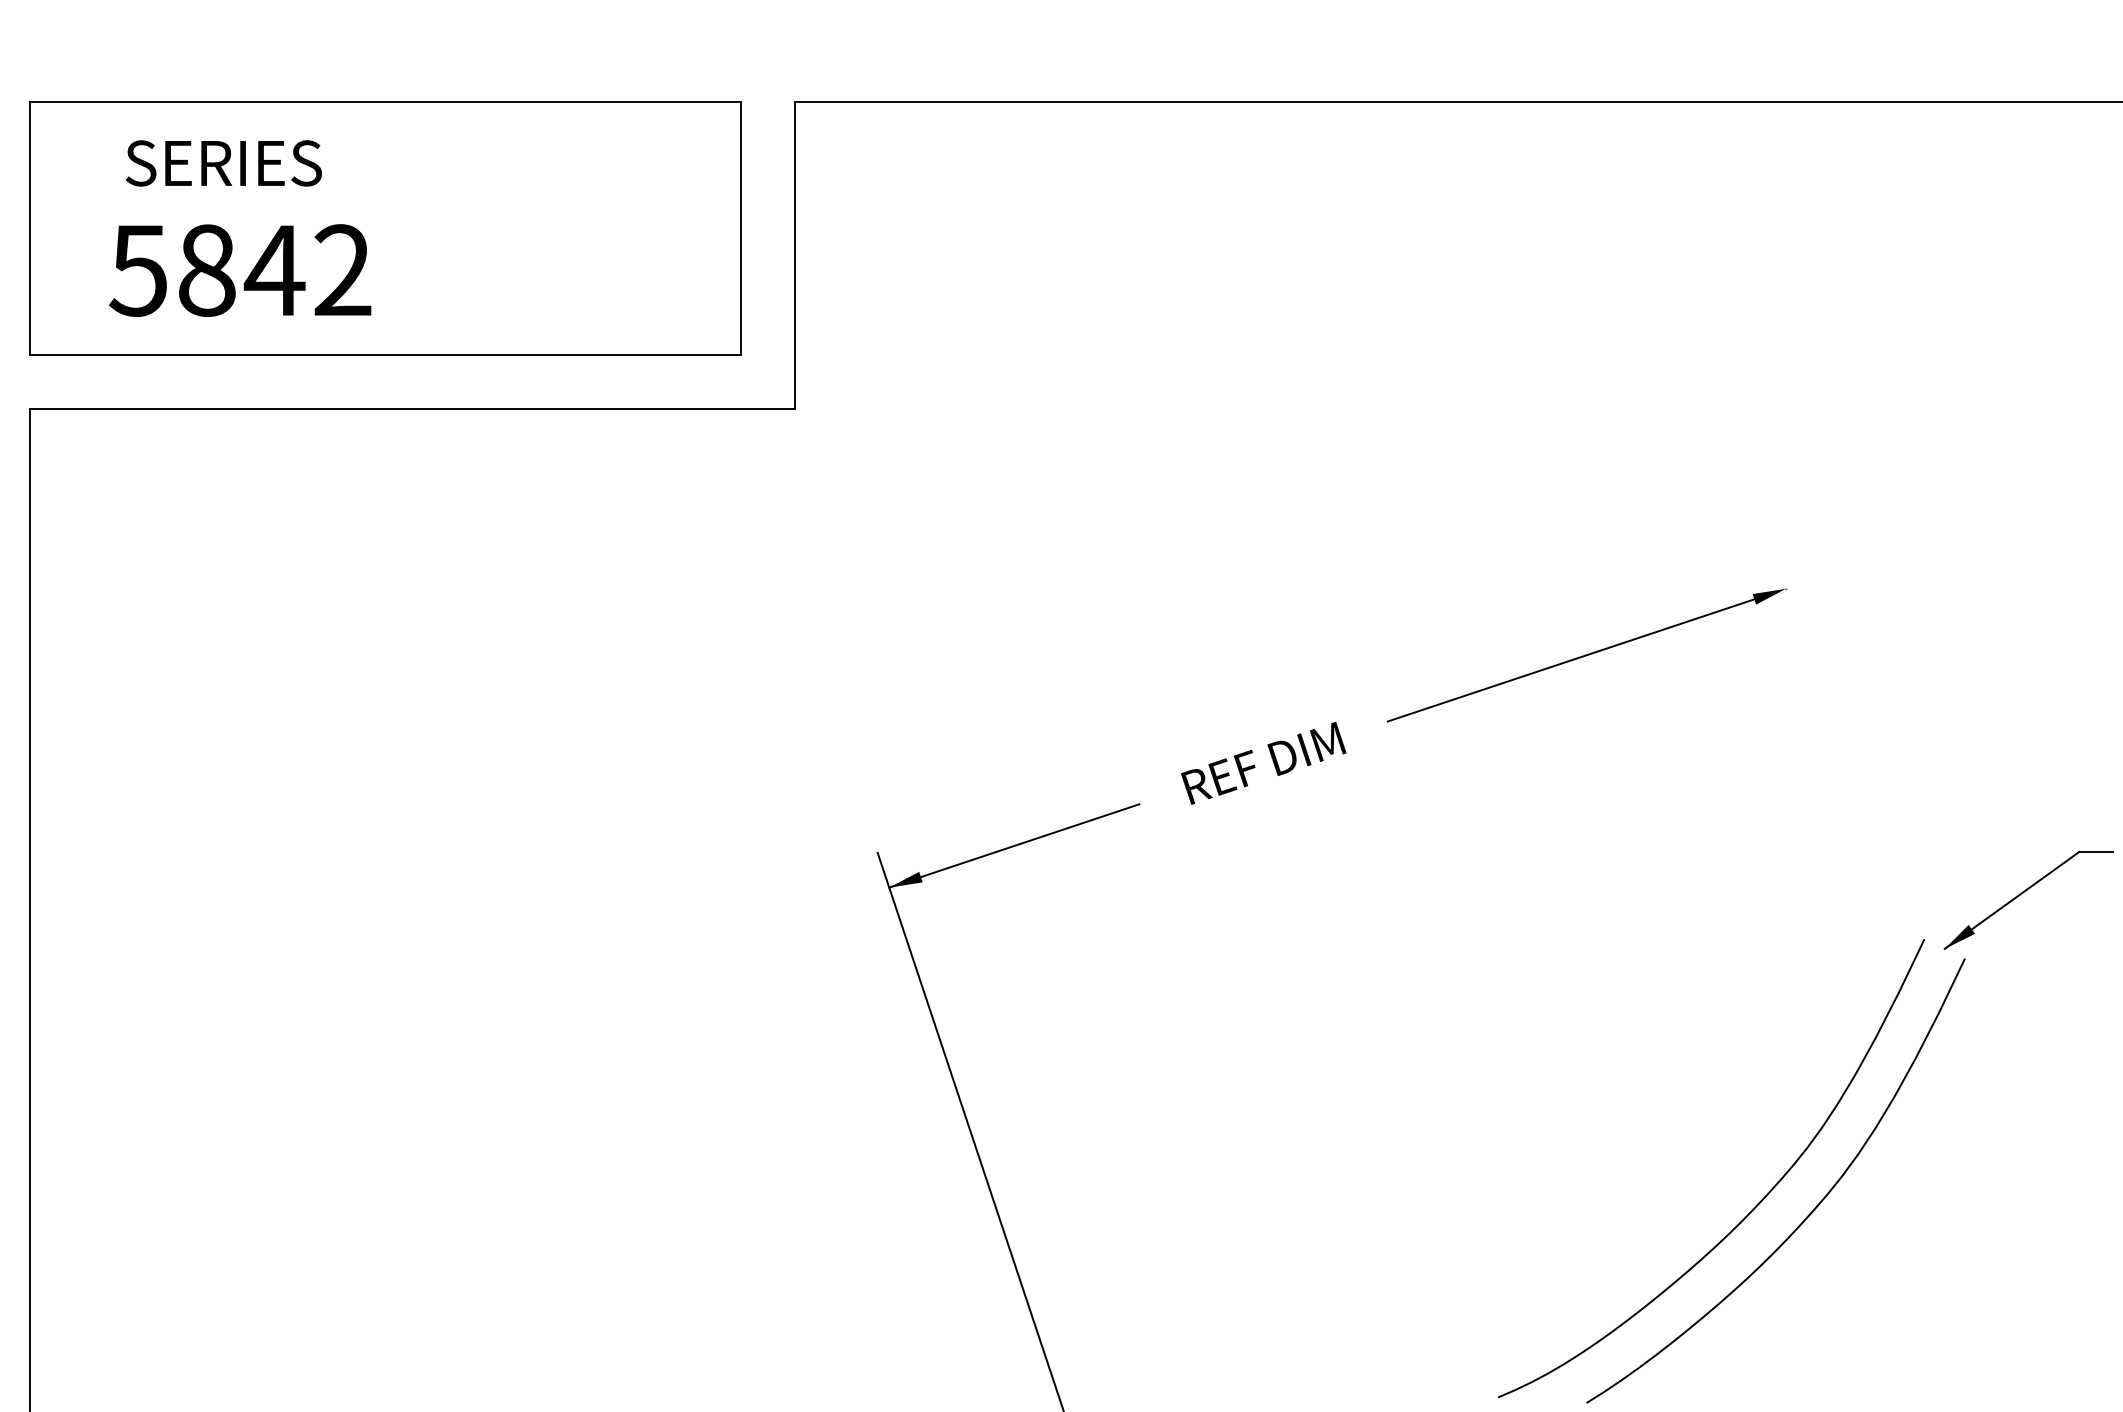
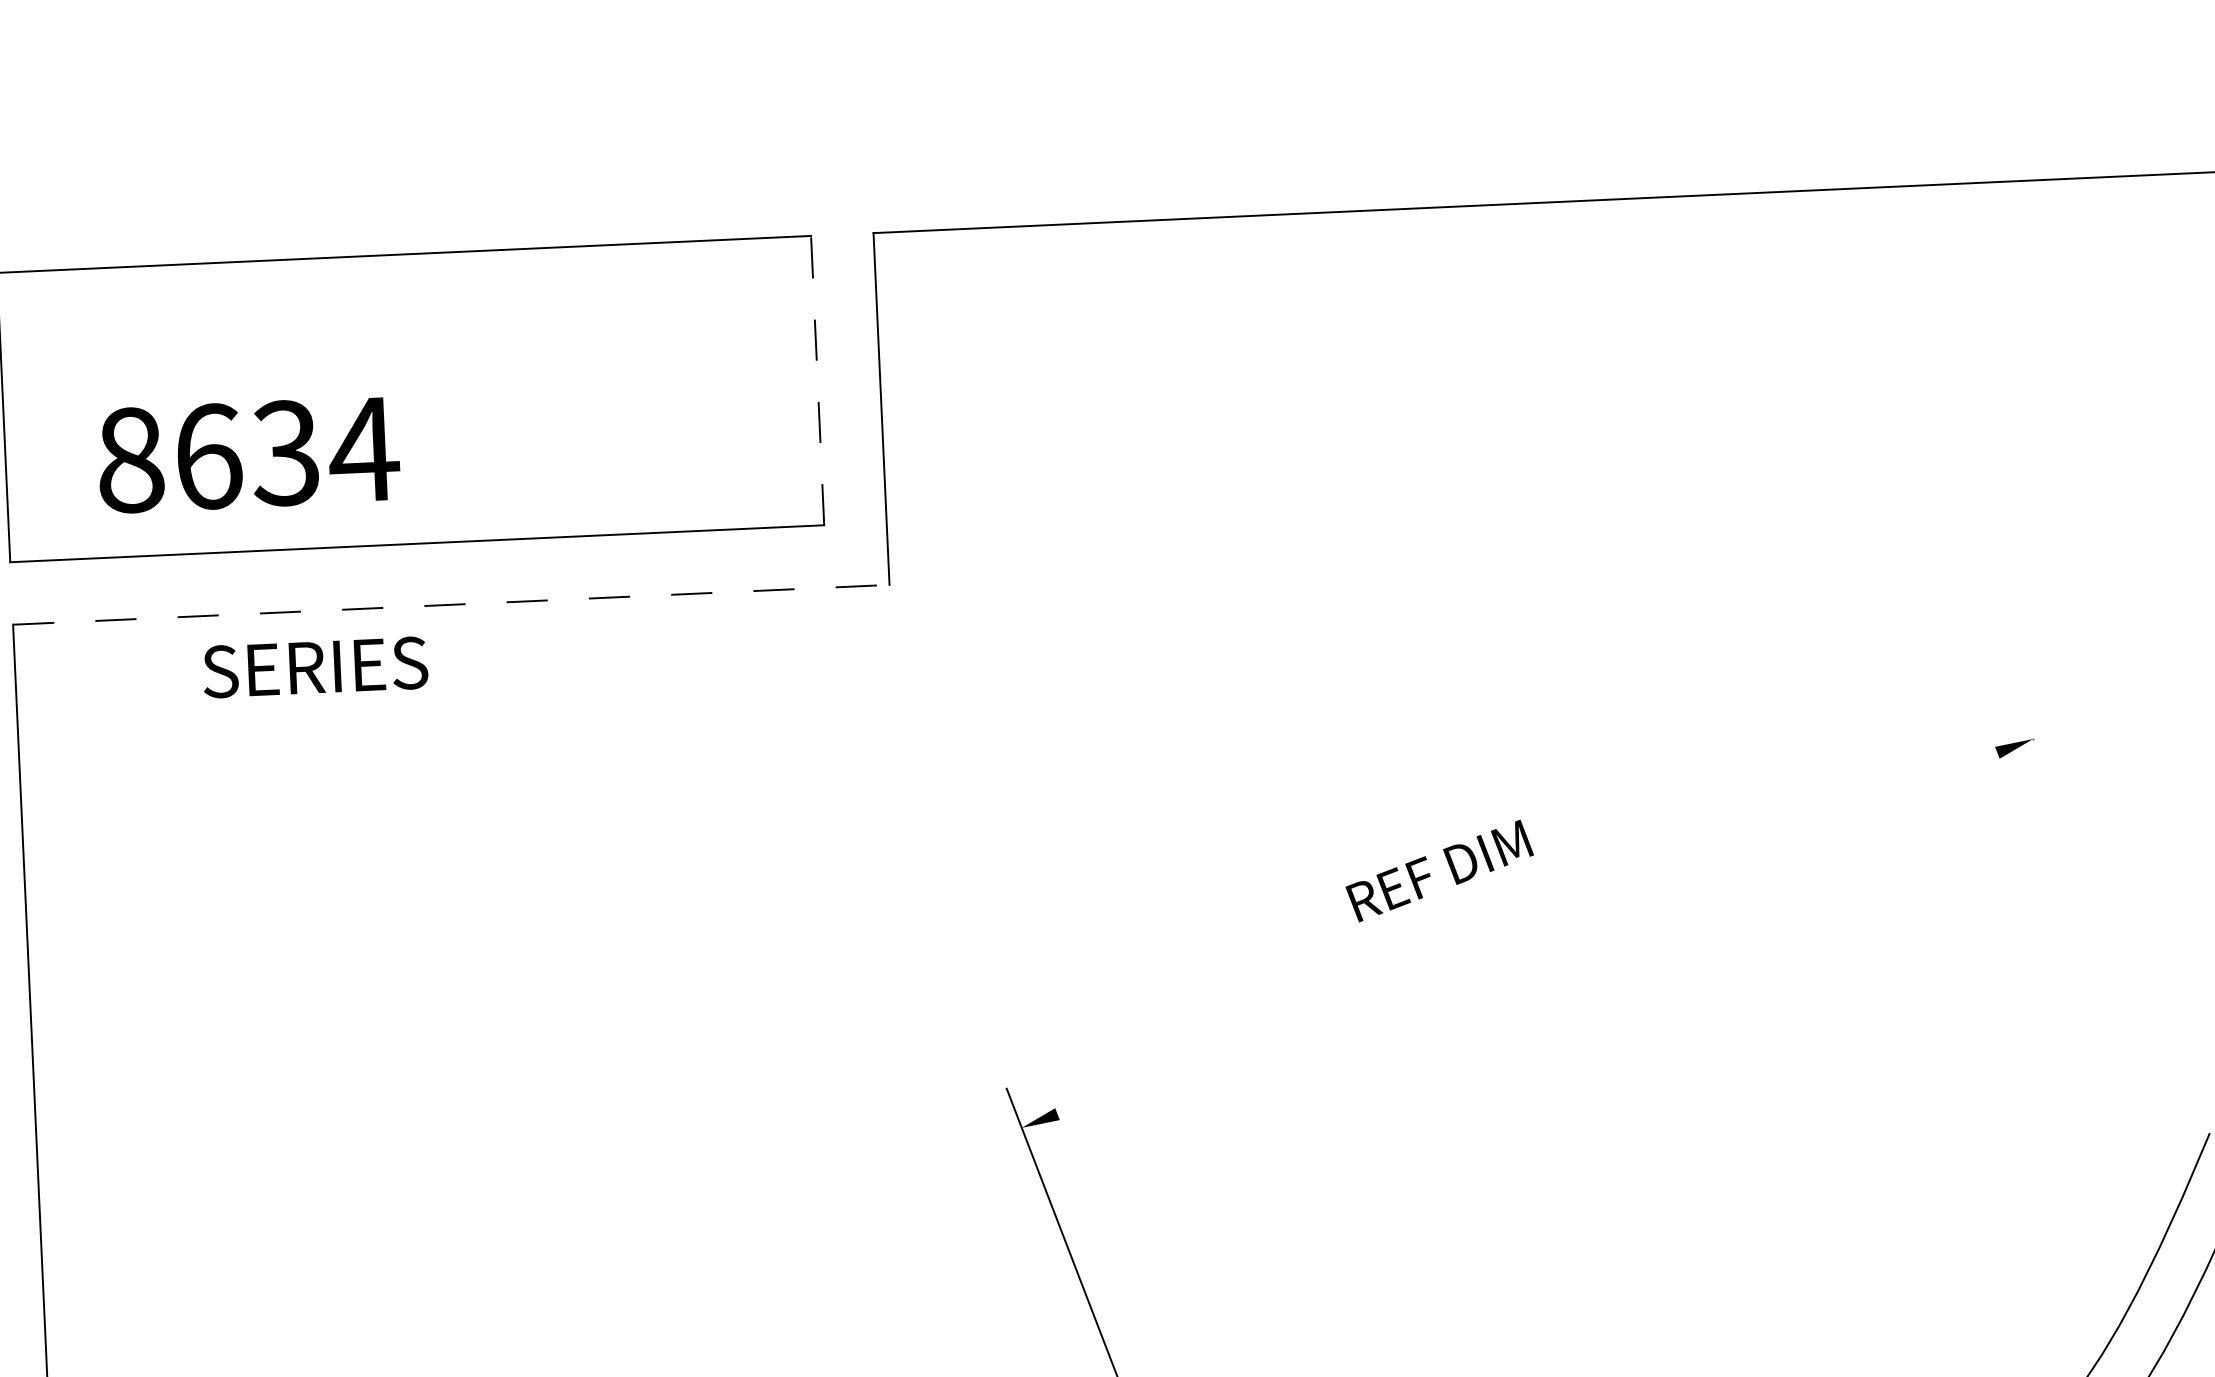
text: (223, 163) -> (315, 667), moved
line: (740, 227) -> (817, 379), solid -> dashed
text: (241, 270) -> (248, 454), 5842 -> 8634
line: (412, 409) -> (451, 605), solid -> dashed
line: (1570, 660) -> (1790, 832), removed
text: (1263, 762) -> (1439, 870), moved
line: (1014, 845) -> (1163, 1073), removed

